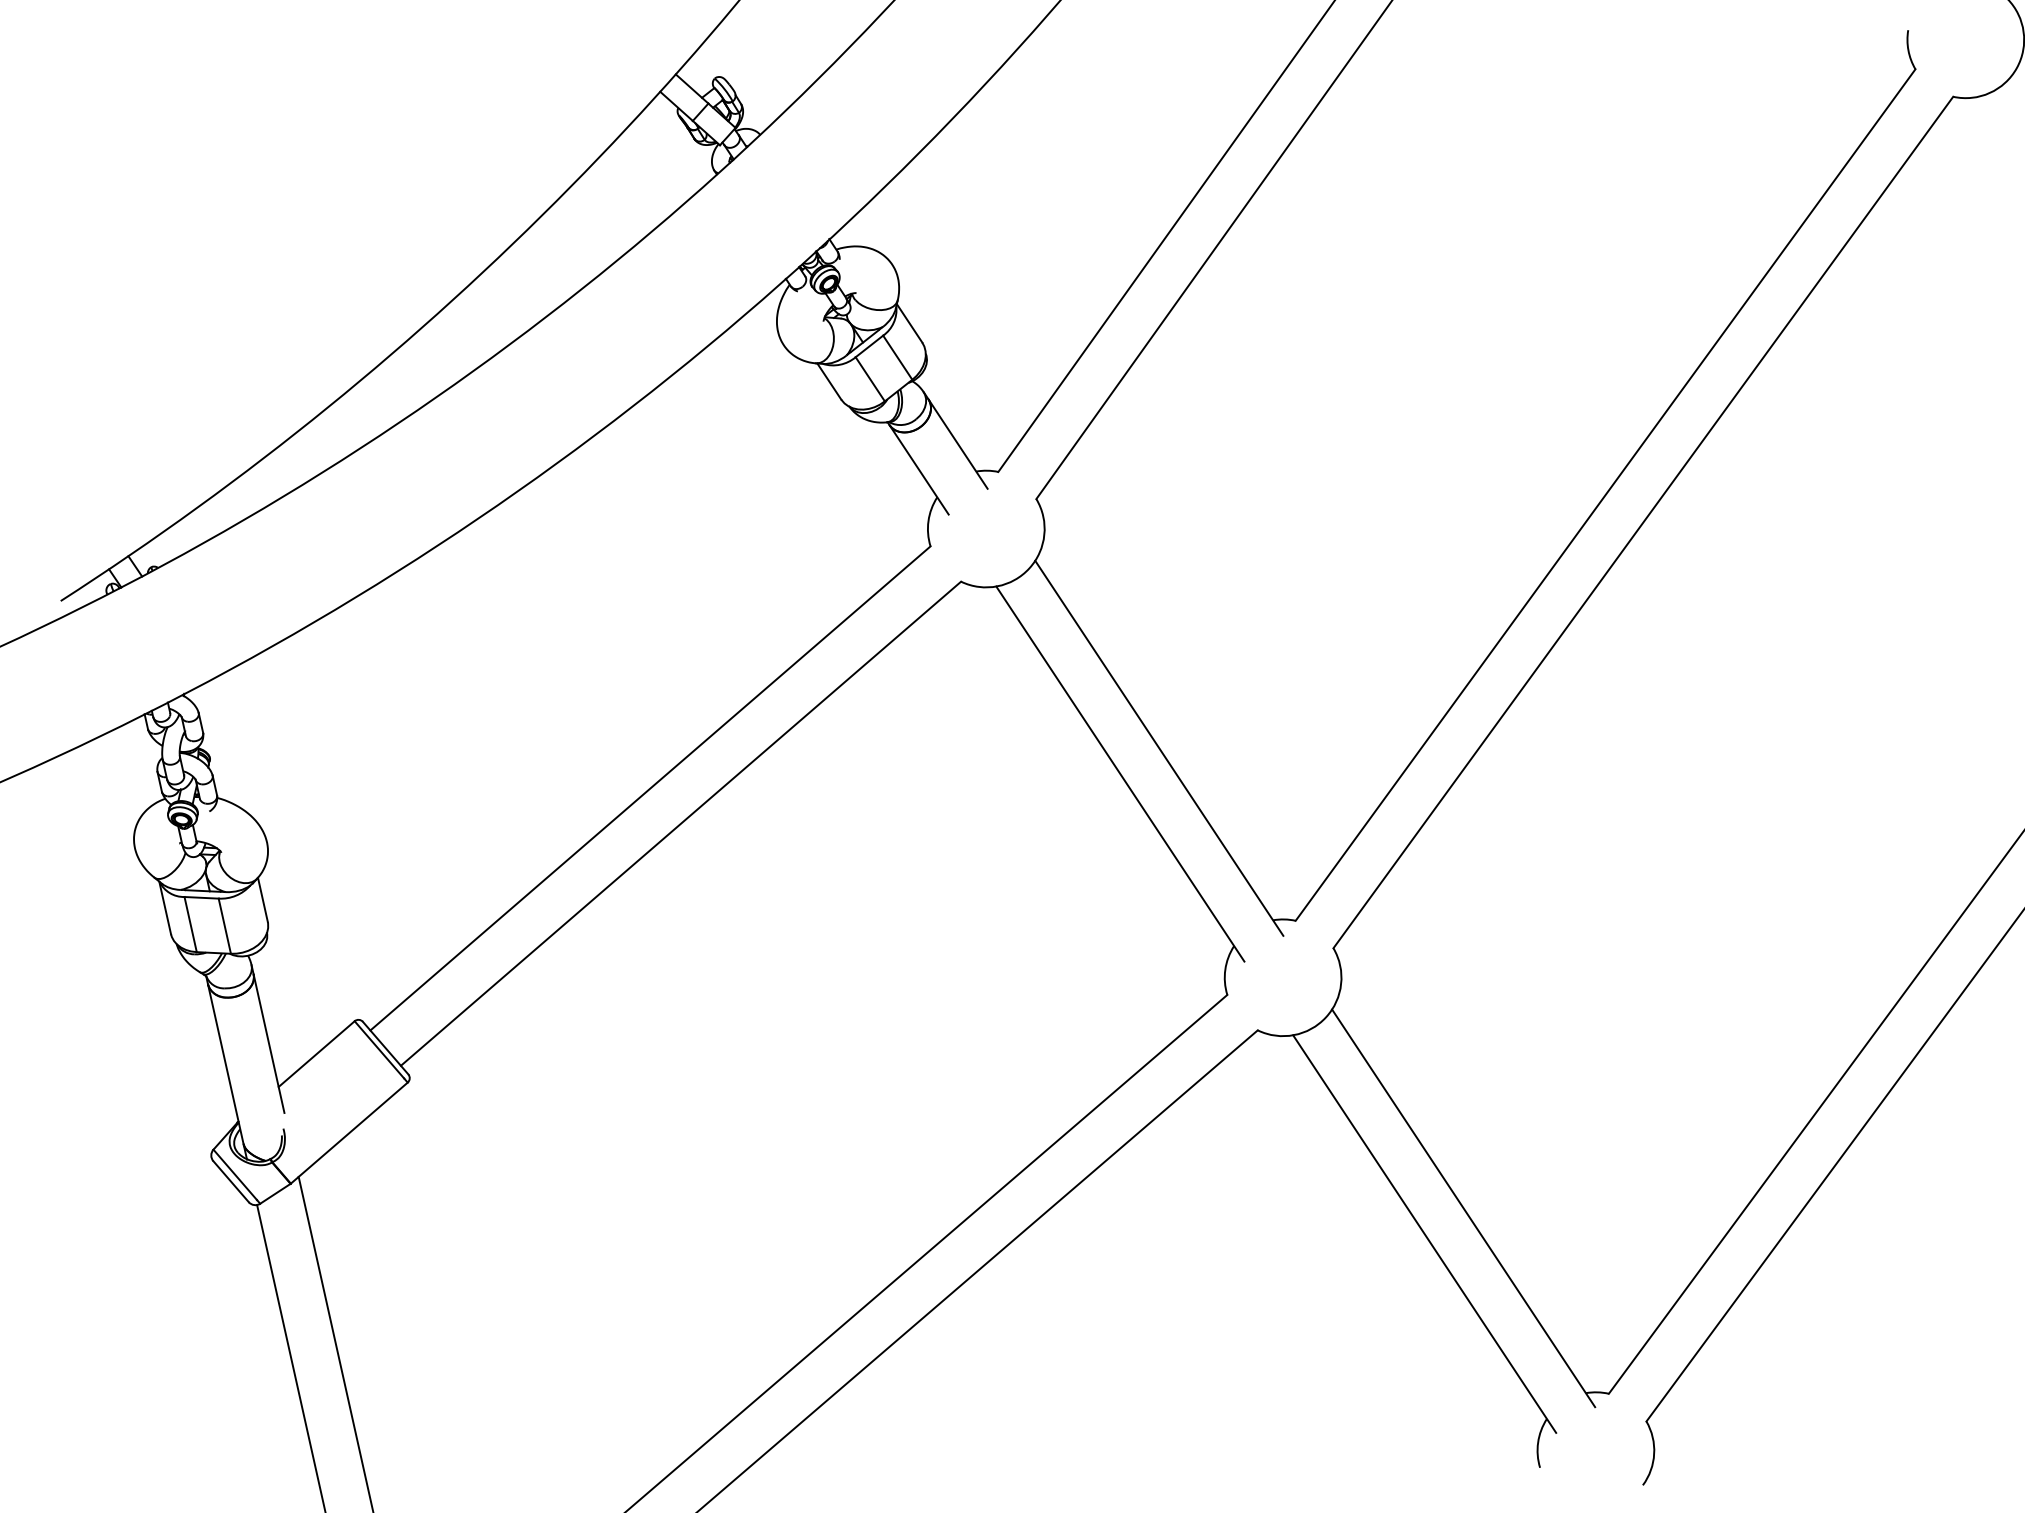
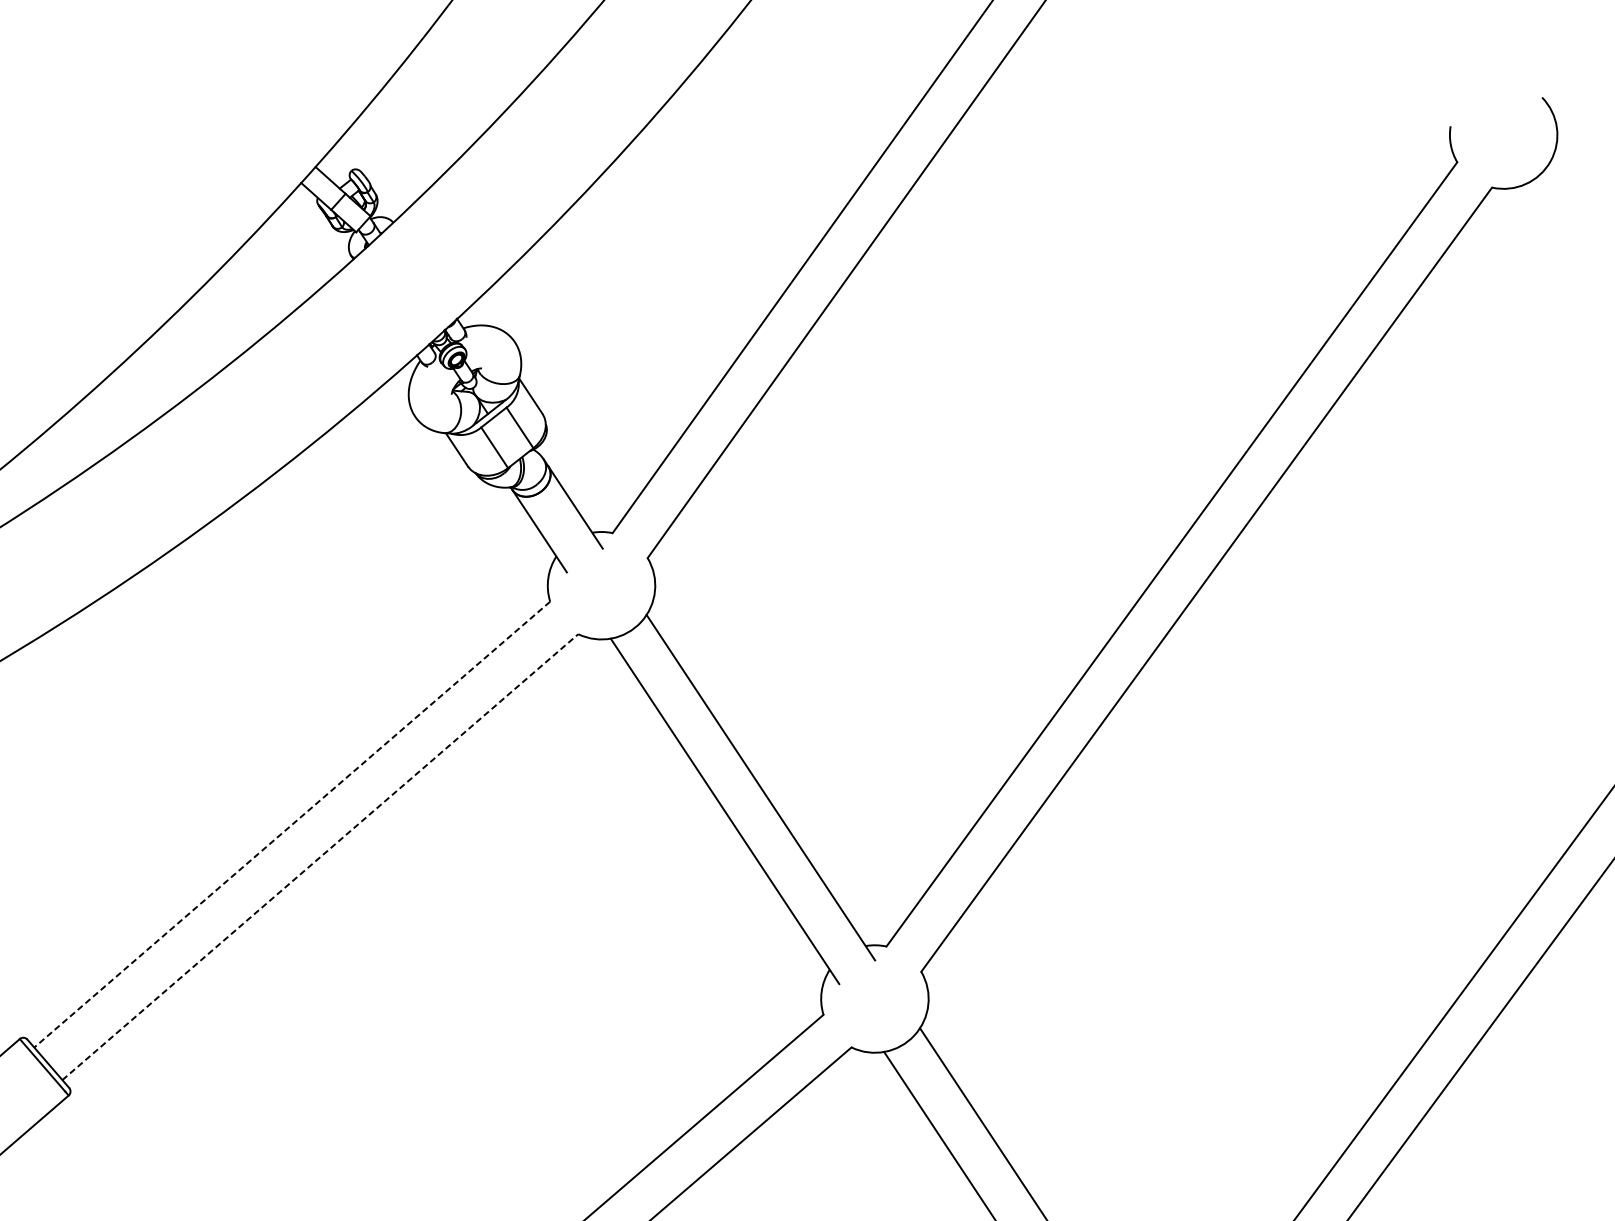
line: (650, 788) -> (292, 824), solid -> dashed
line: (681, 823) -> (320, 856), solid -> dashed

